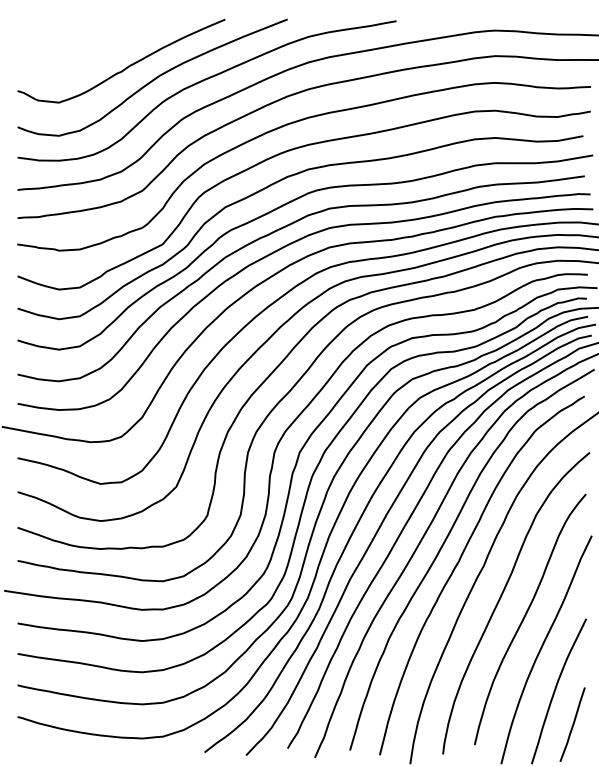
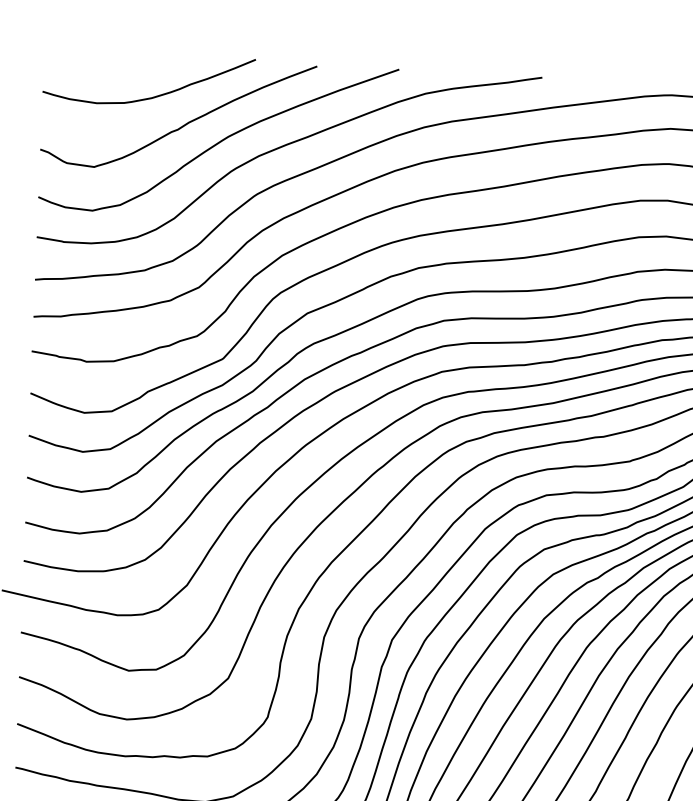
curve: (100, 47) -> (151, 96), added

